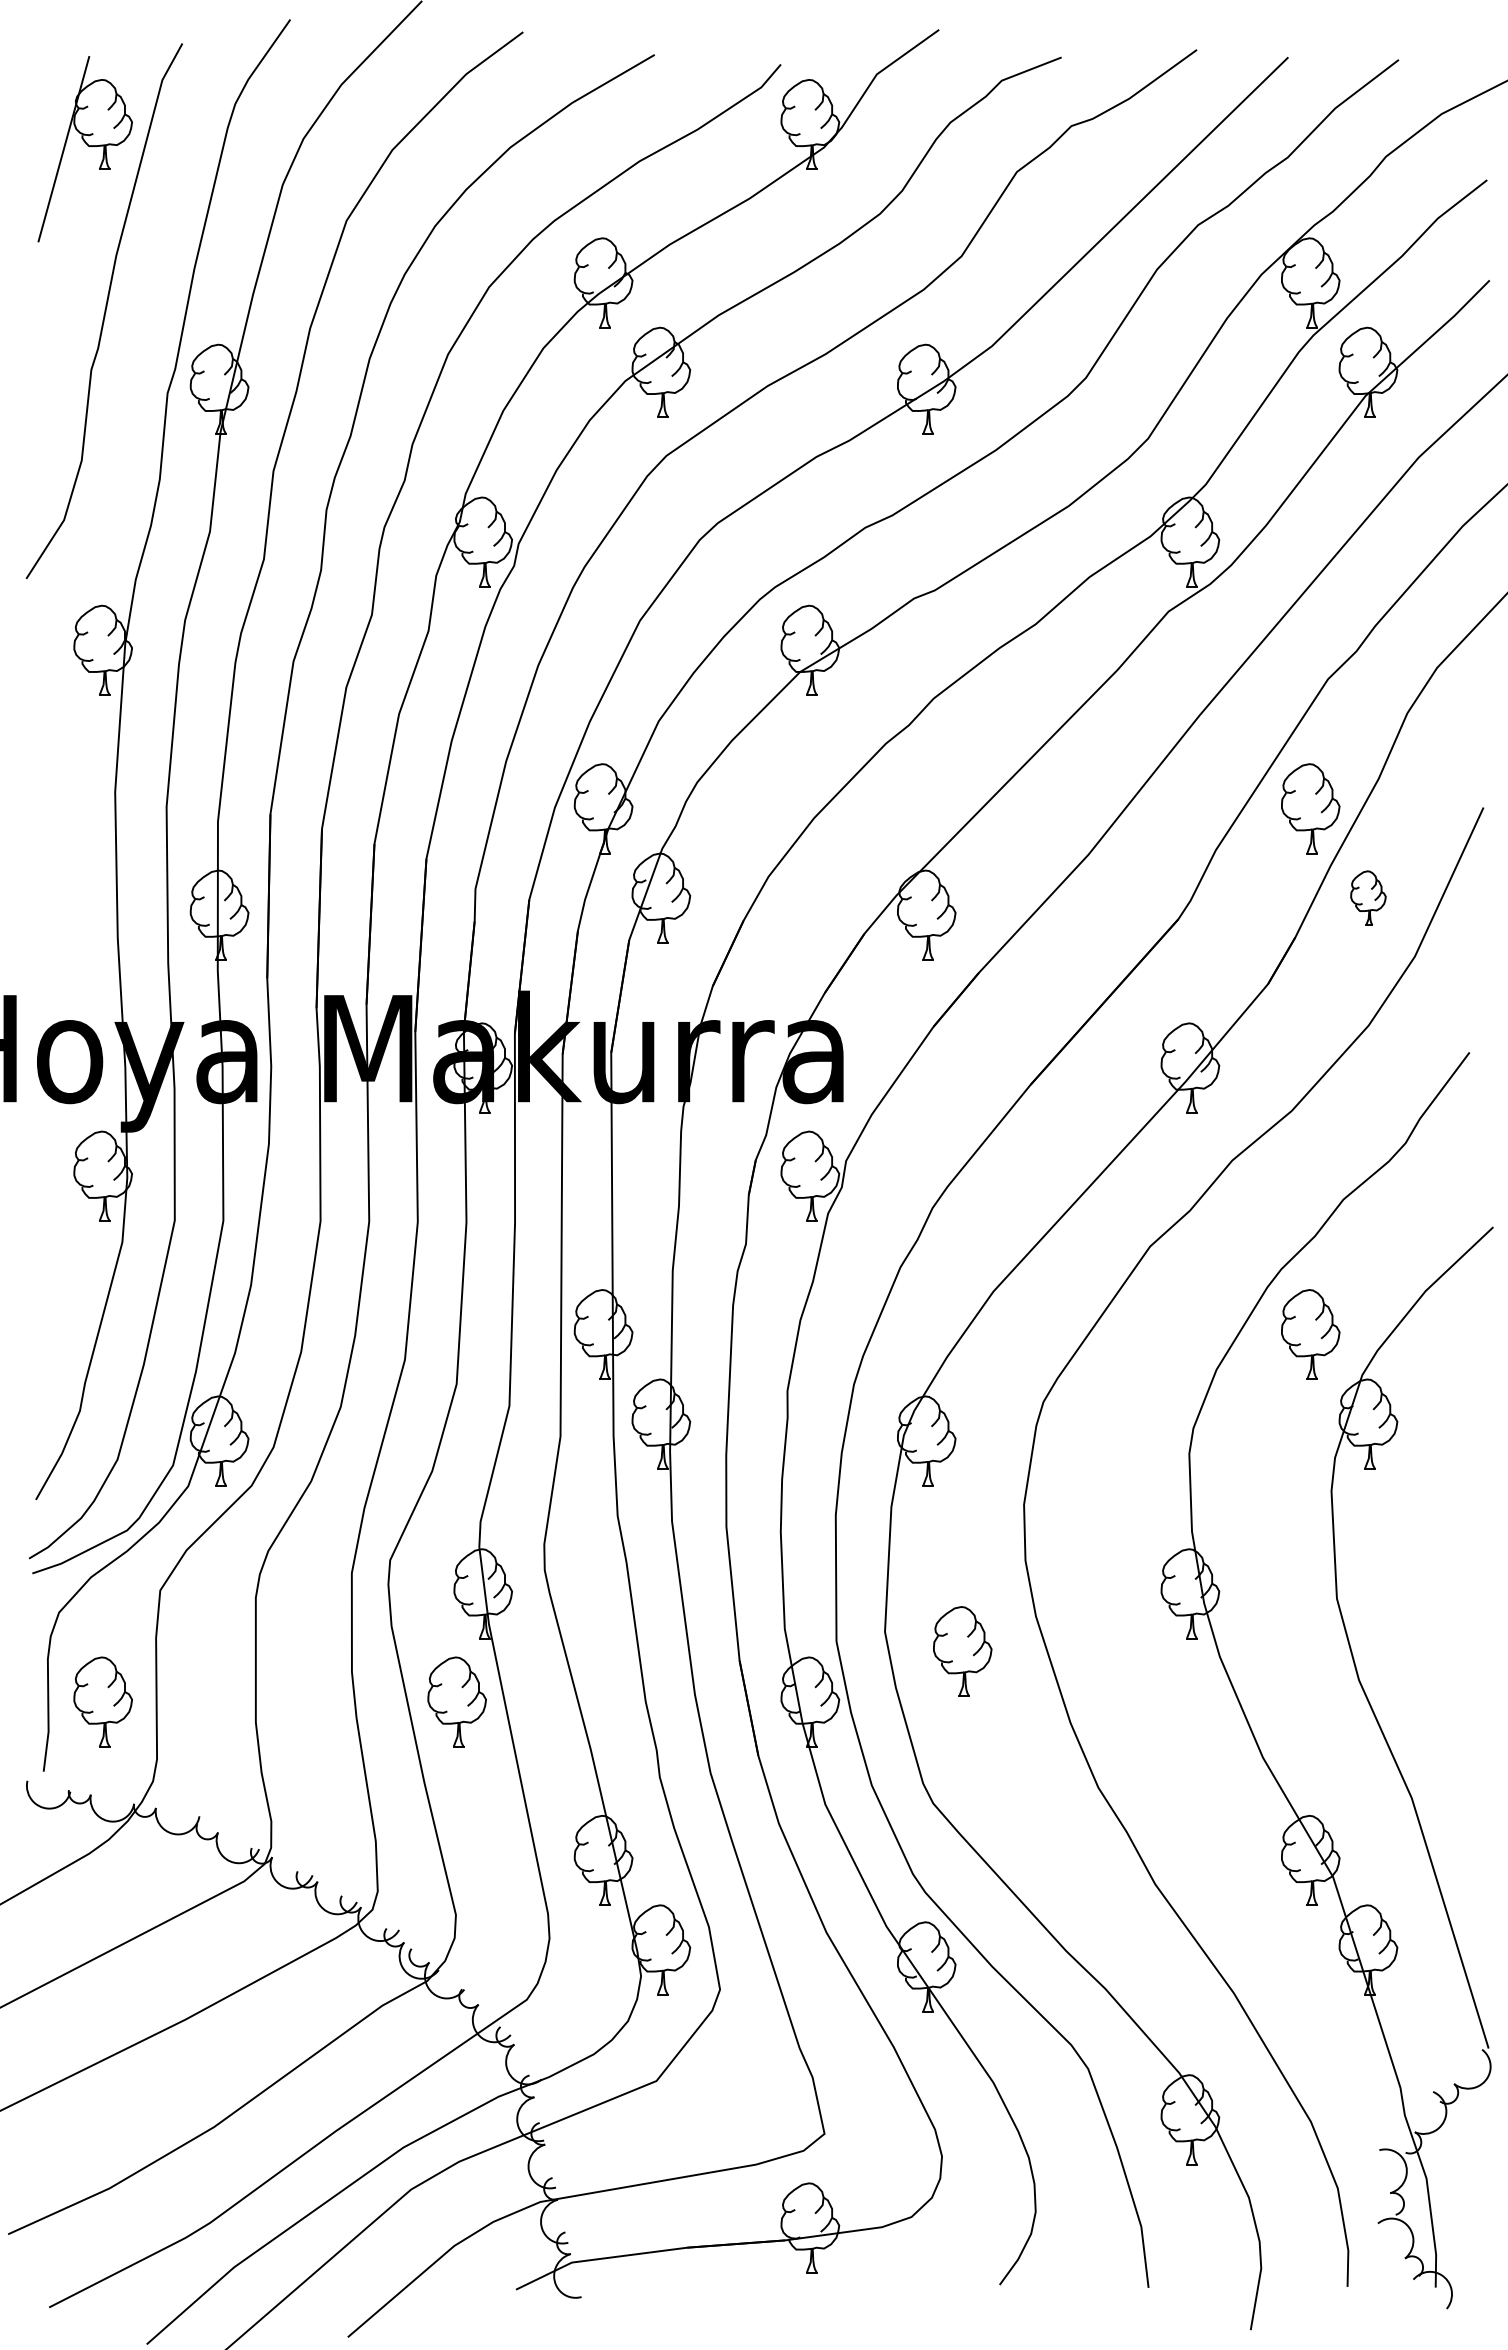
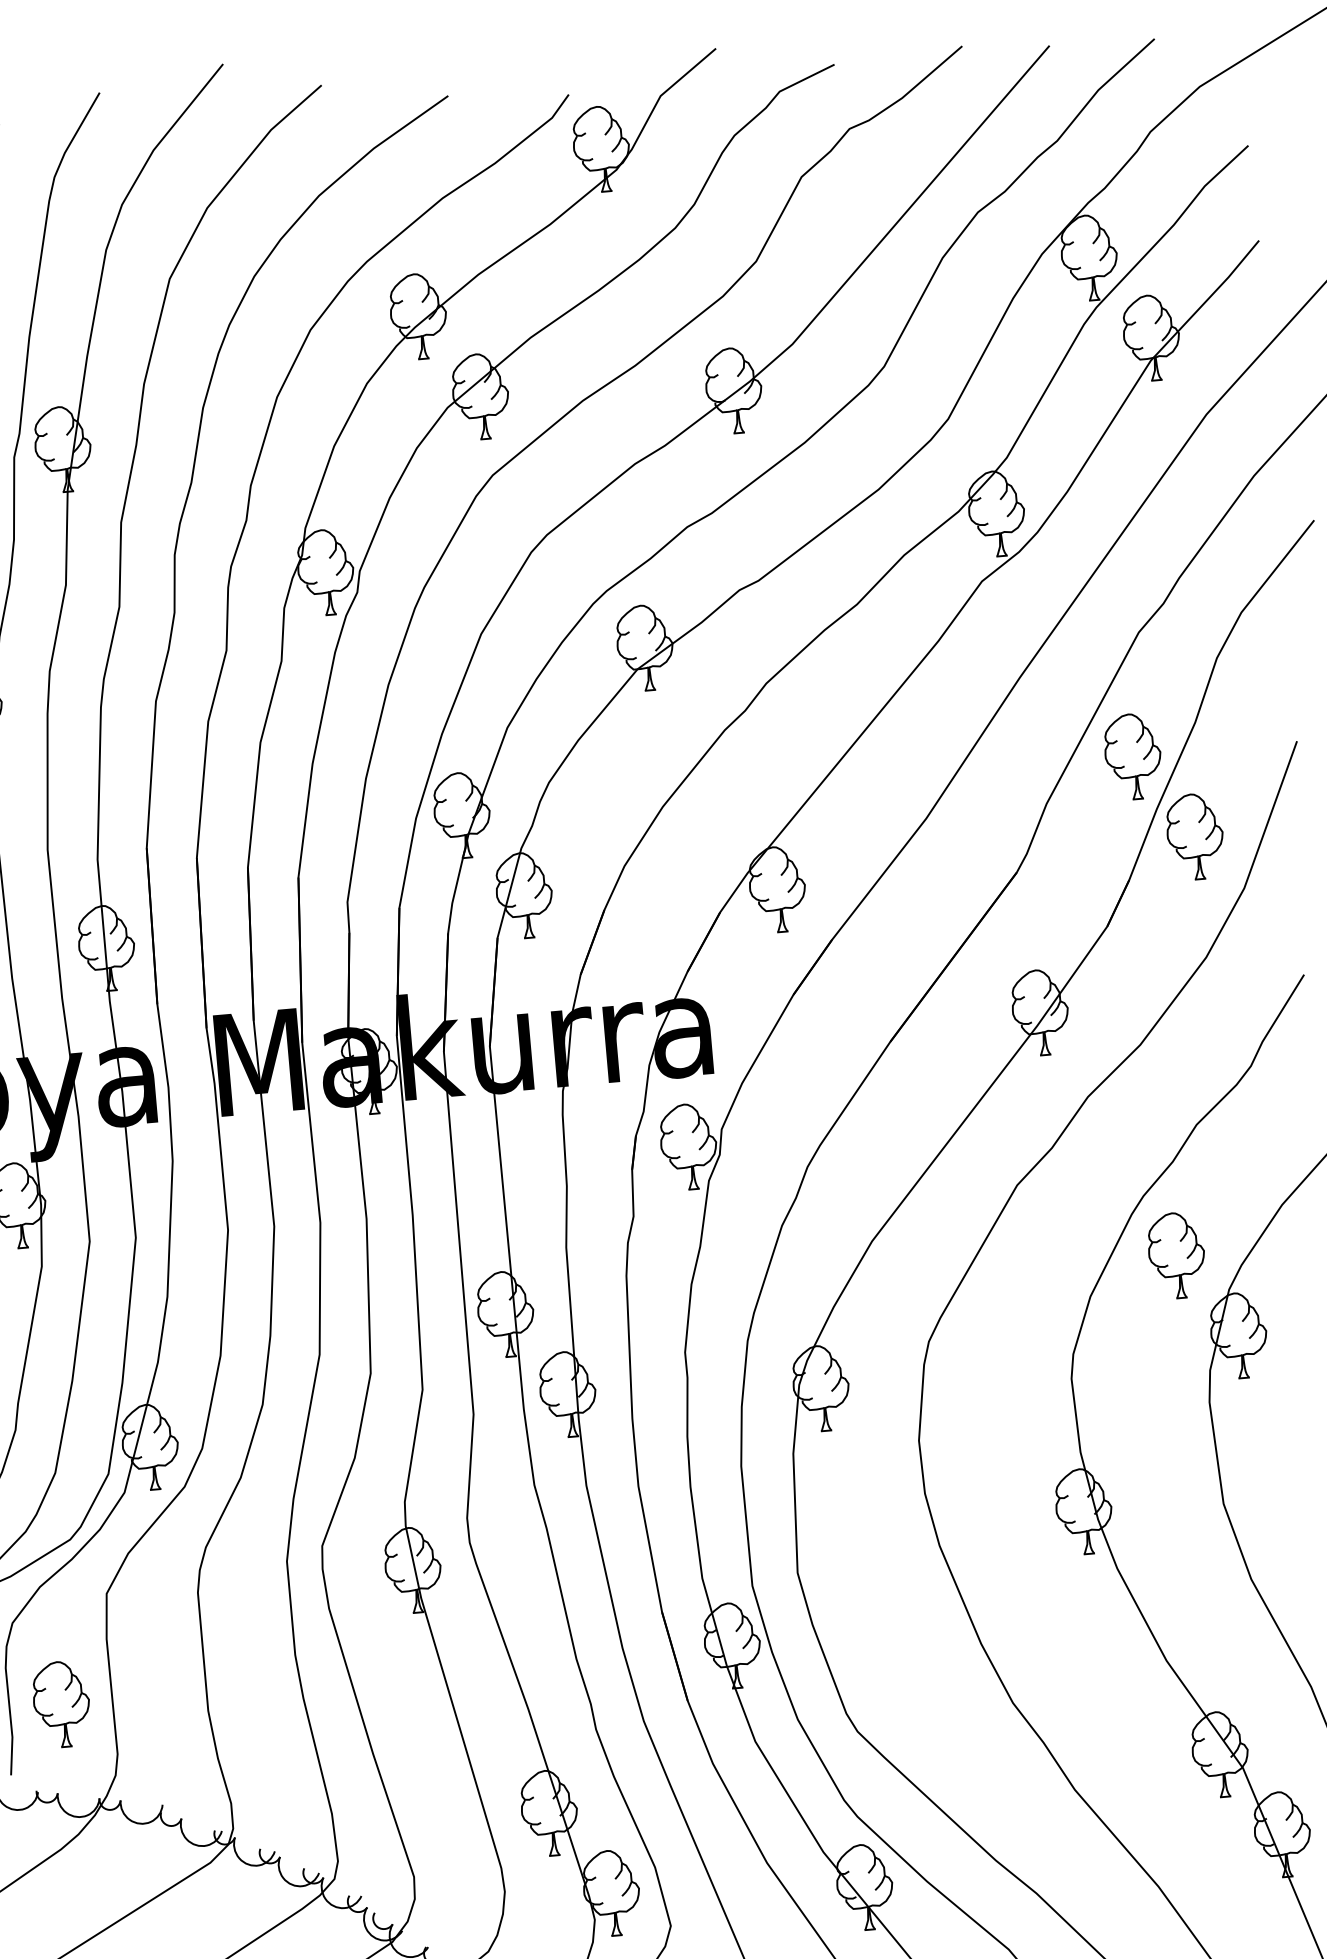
part: (1368, 897) -> (1195, 836), size x1.67
part: (962, 1651) -> (872, 1585), removed
part: (456, 1701) -> (396, 1674), removed

